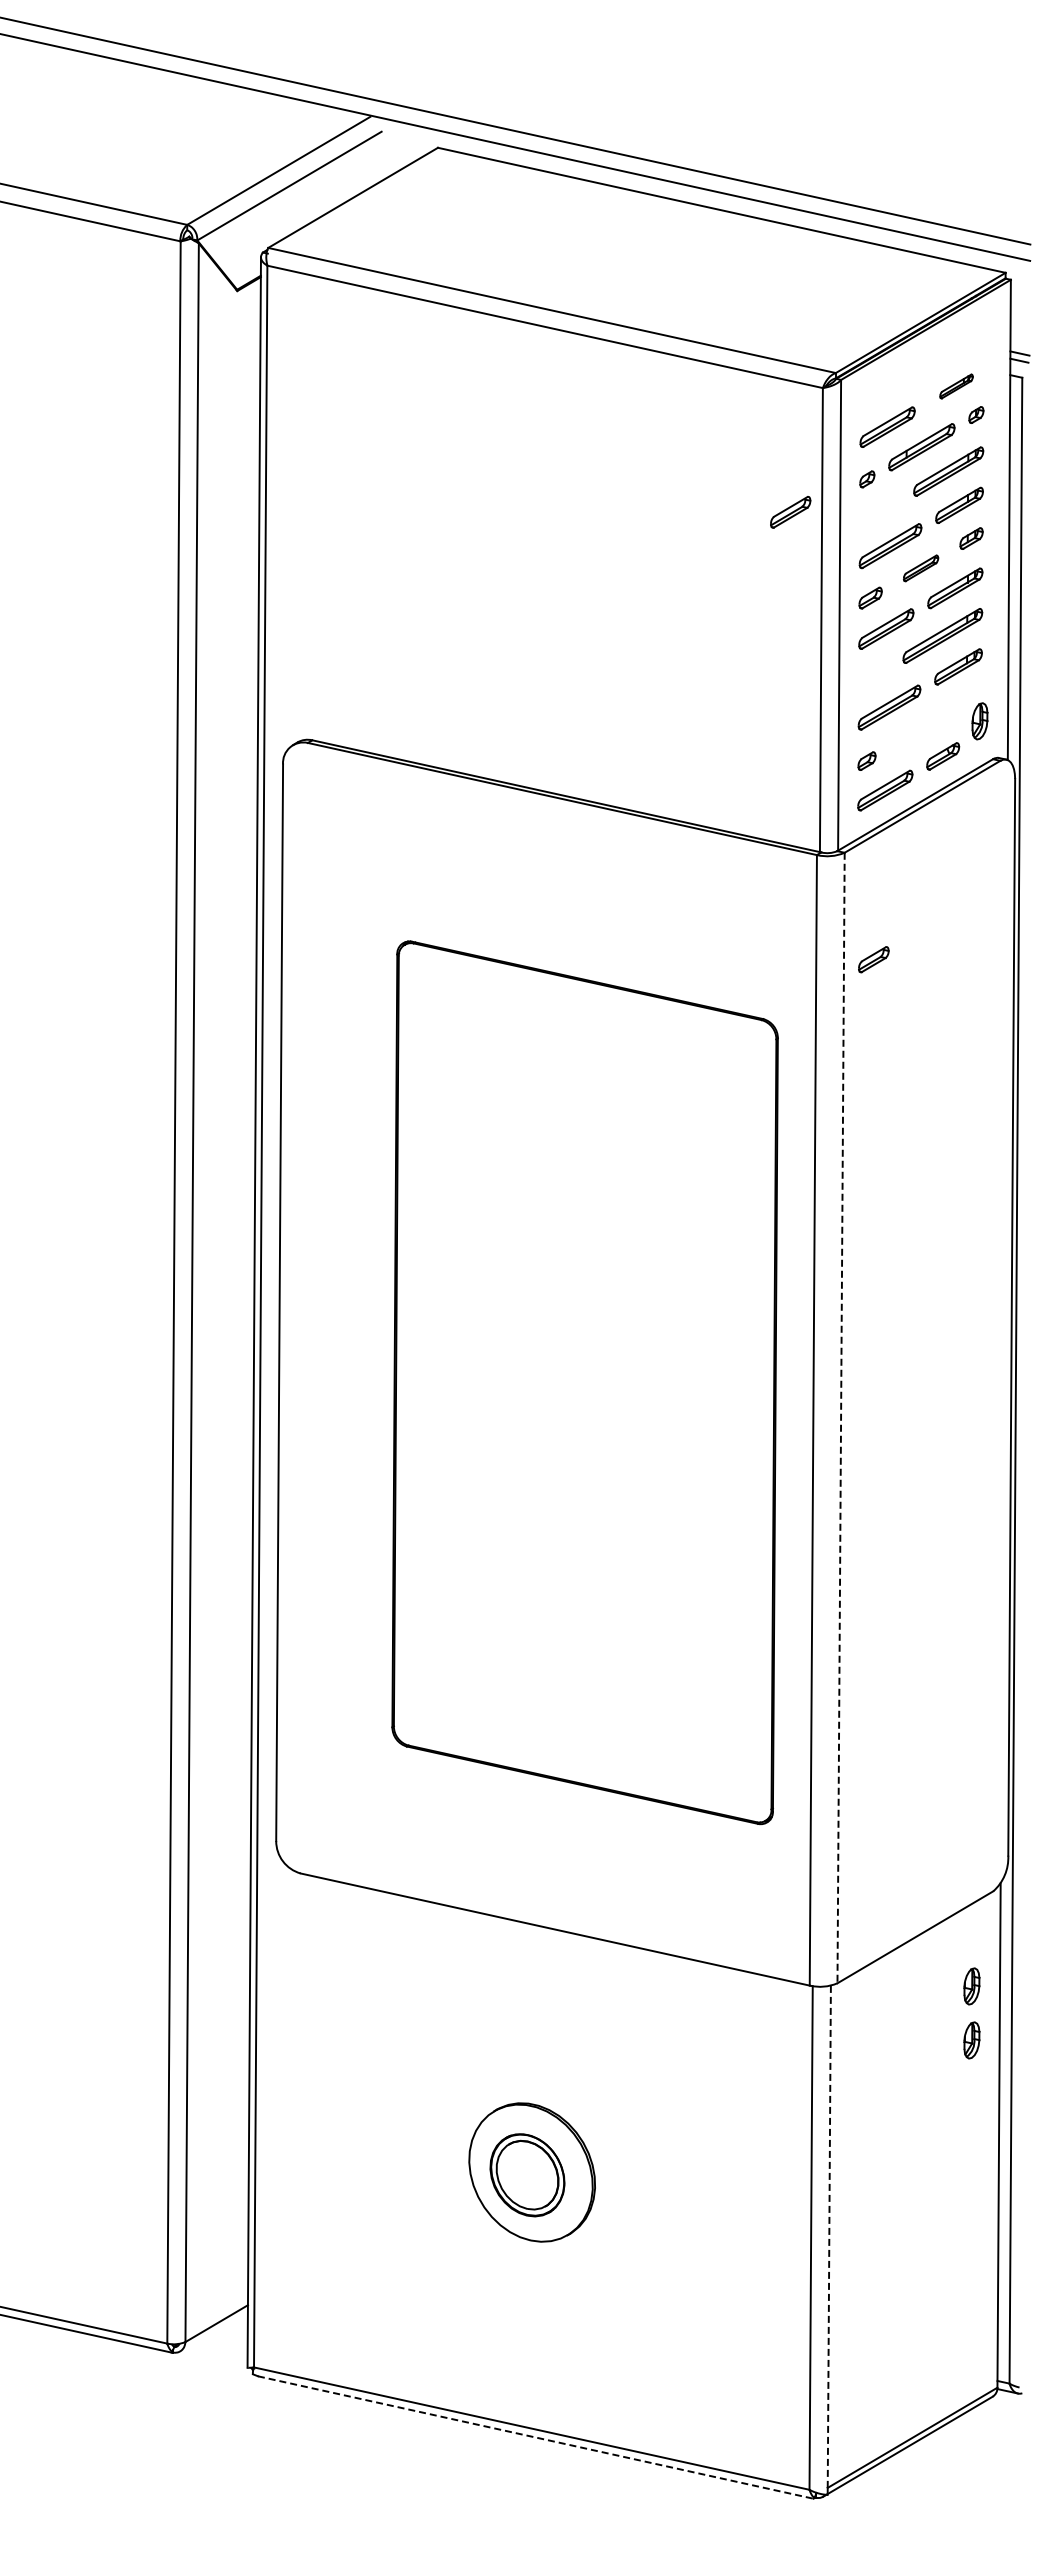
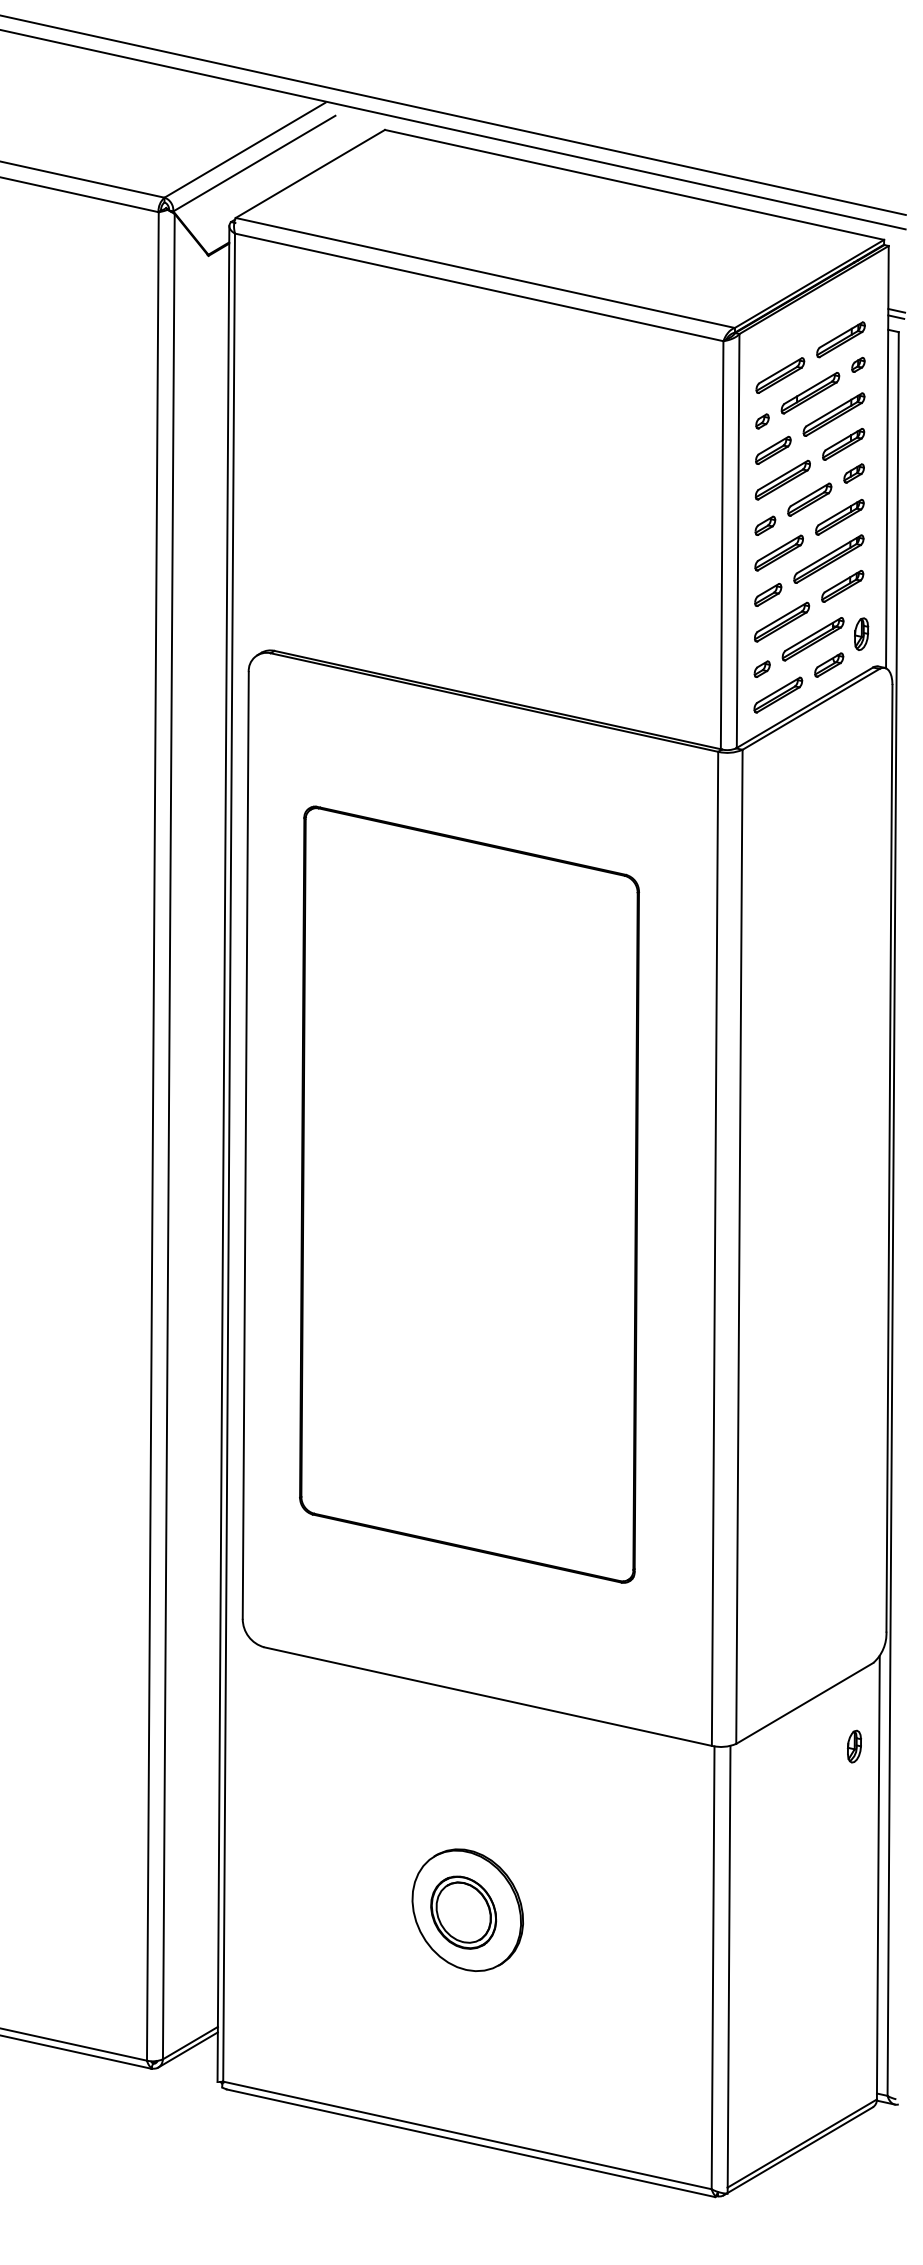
part: (956, 386) -> (840, 339), size x1.67
part: (790, 512) -> (773, 450), moved
part: (920, 568) -> (809, 499), size x1.43
part: (924, 726) -> (812, 638), added
part: (873, 959) -> (767, 594), moved
part: (584, 1382) -> (468, 1194), moved
line: (841, 1418) -> (739, 1247), dashed -> solid
part: (971, 2040) -> (854, 1794), removed
line: (829, 2236) -> (729, 1966), dashed -> solid
line: (213, 2331) -> (187, 2050), added
line: (536, 2437) -> (471, 2143), dashed -> solid

